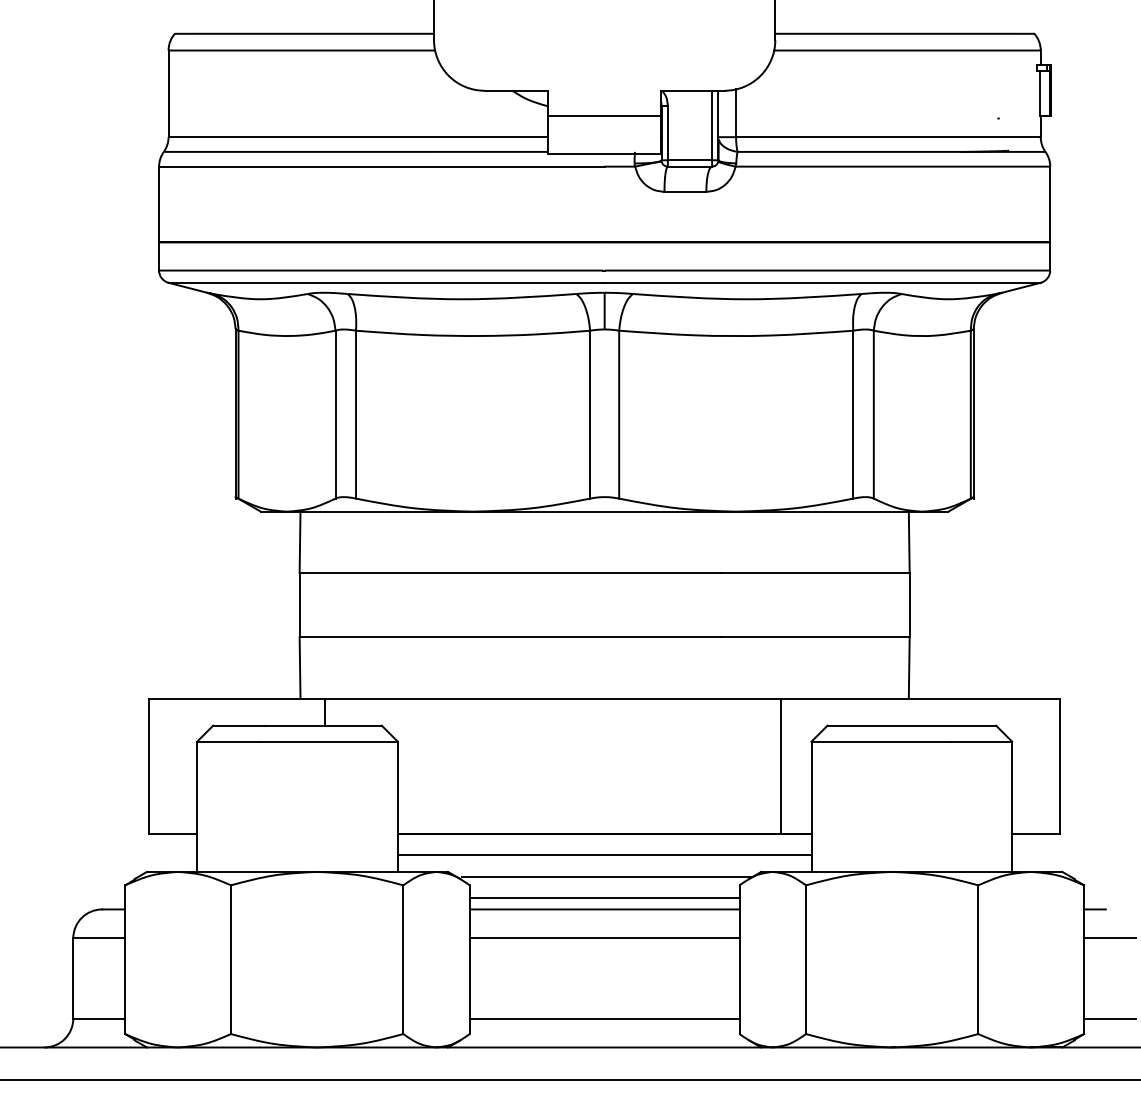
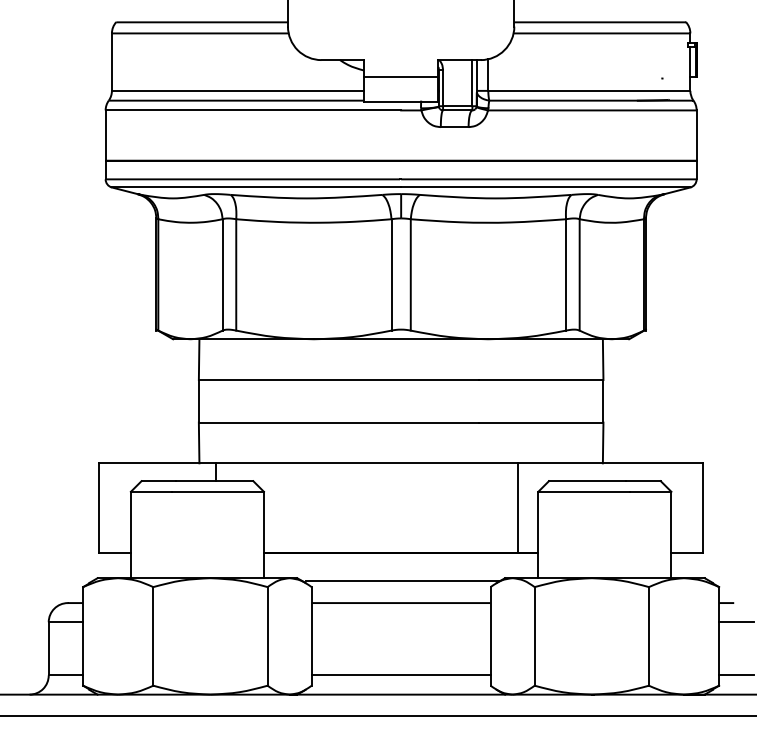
line: (603, 855) -> (400, 567), removed
line: (603, 898) -> (400, 595), removed
line: (603, 938) -> (400, 622), removed

